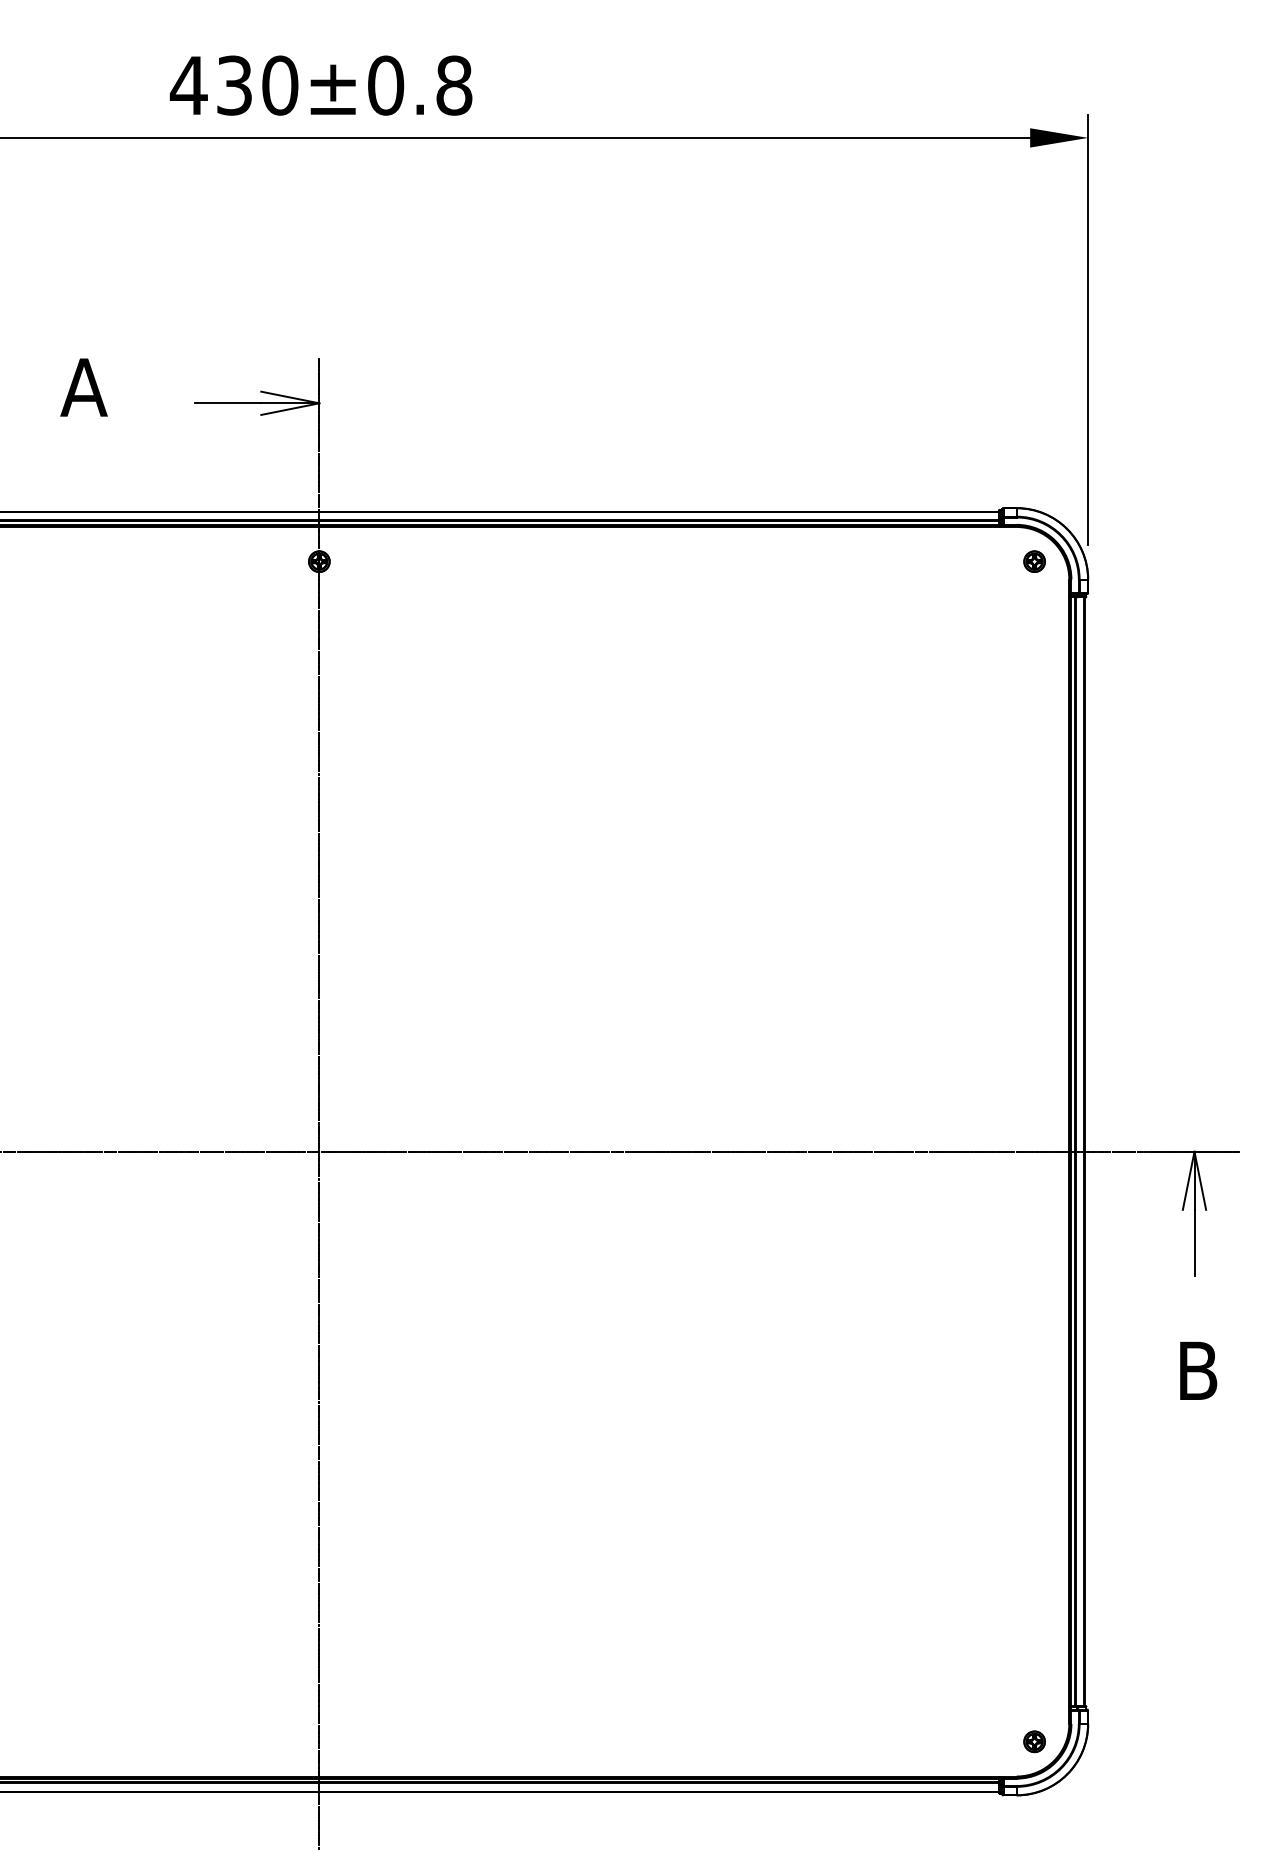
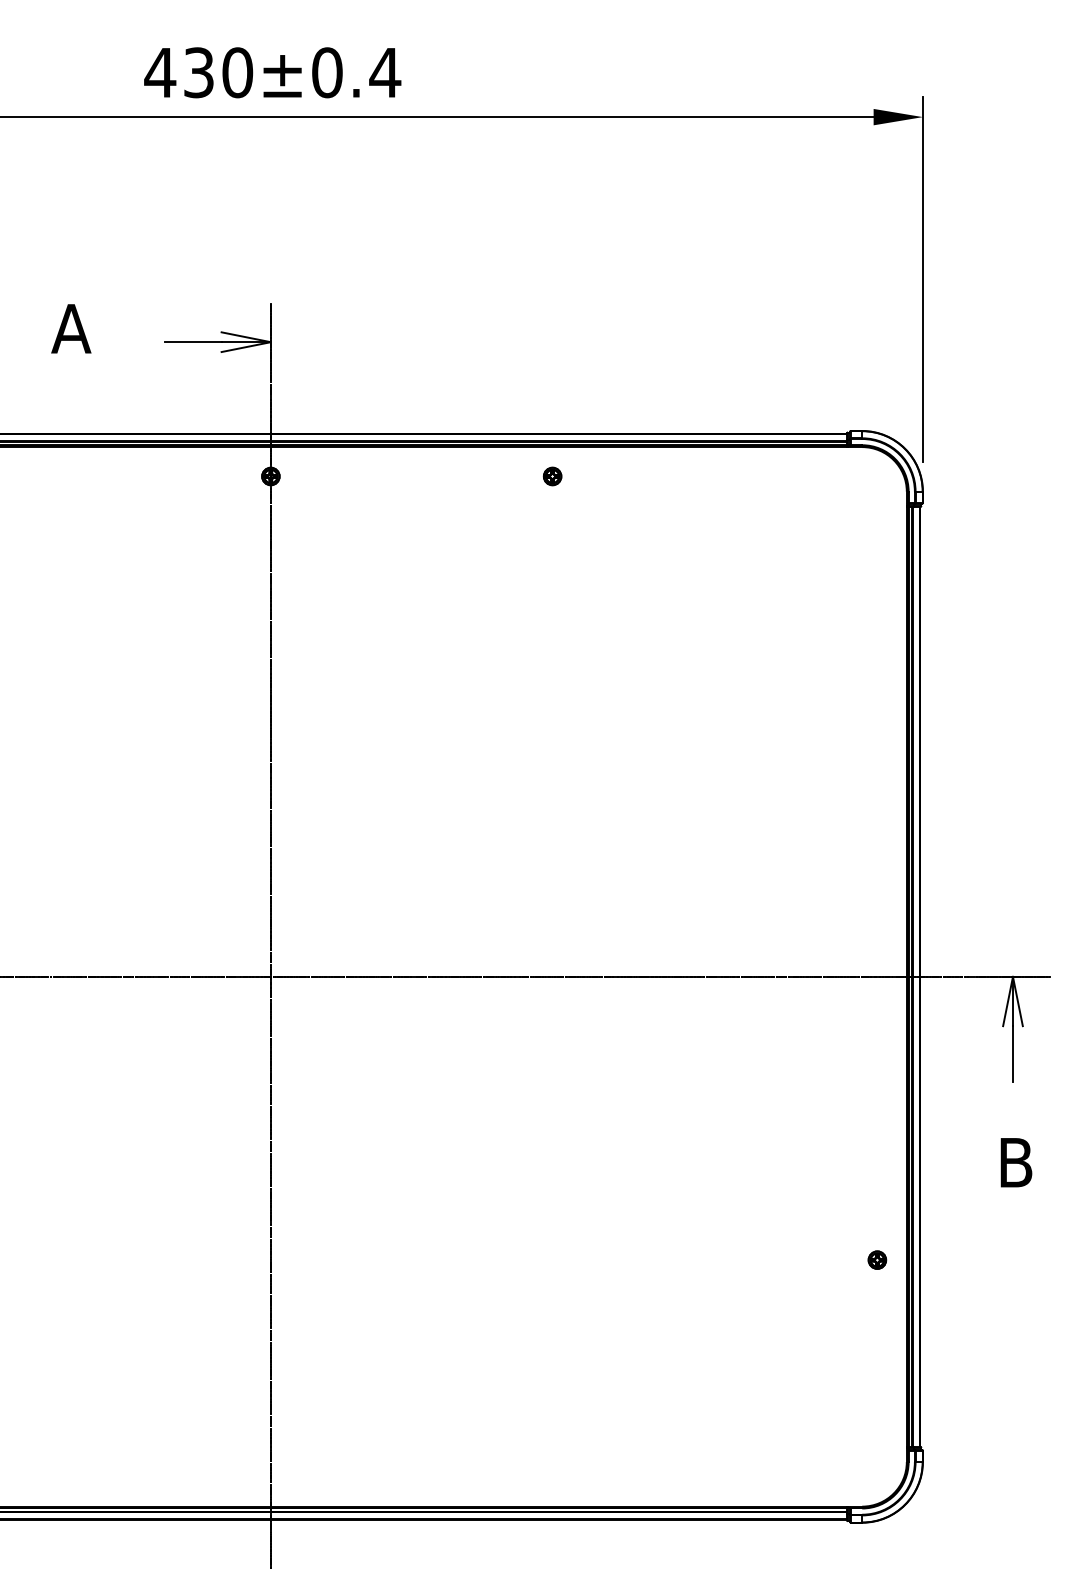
text: (454, 85) -> (385, 72), 430±0.8 -> 430±0.4
part: (1034, 561) -> (552, 476), moved
part: (1034, 1741) -> (877, 1259), moved

